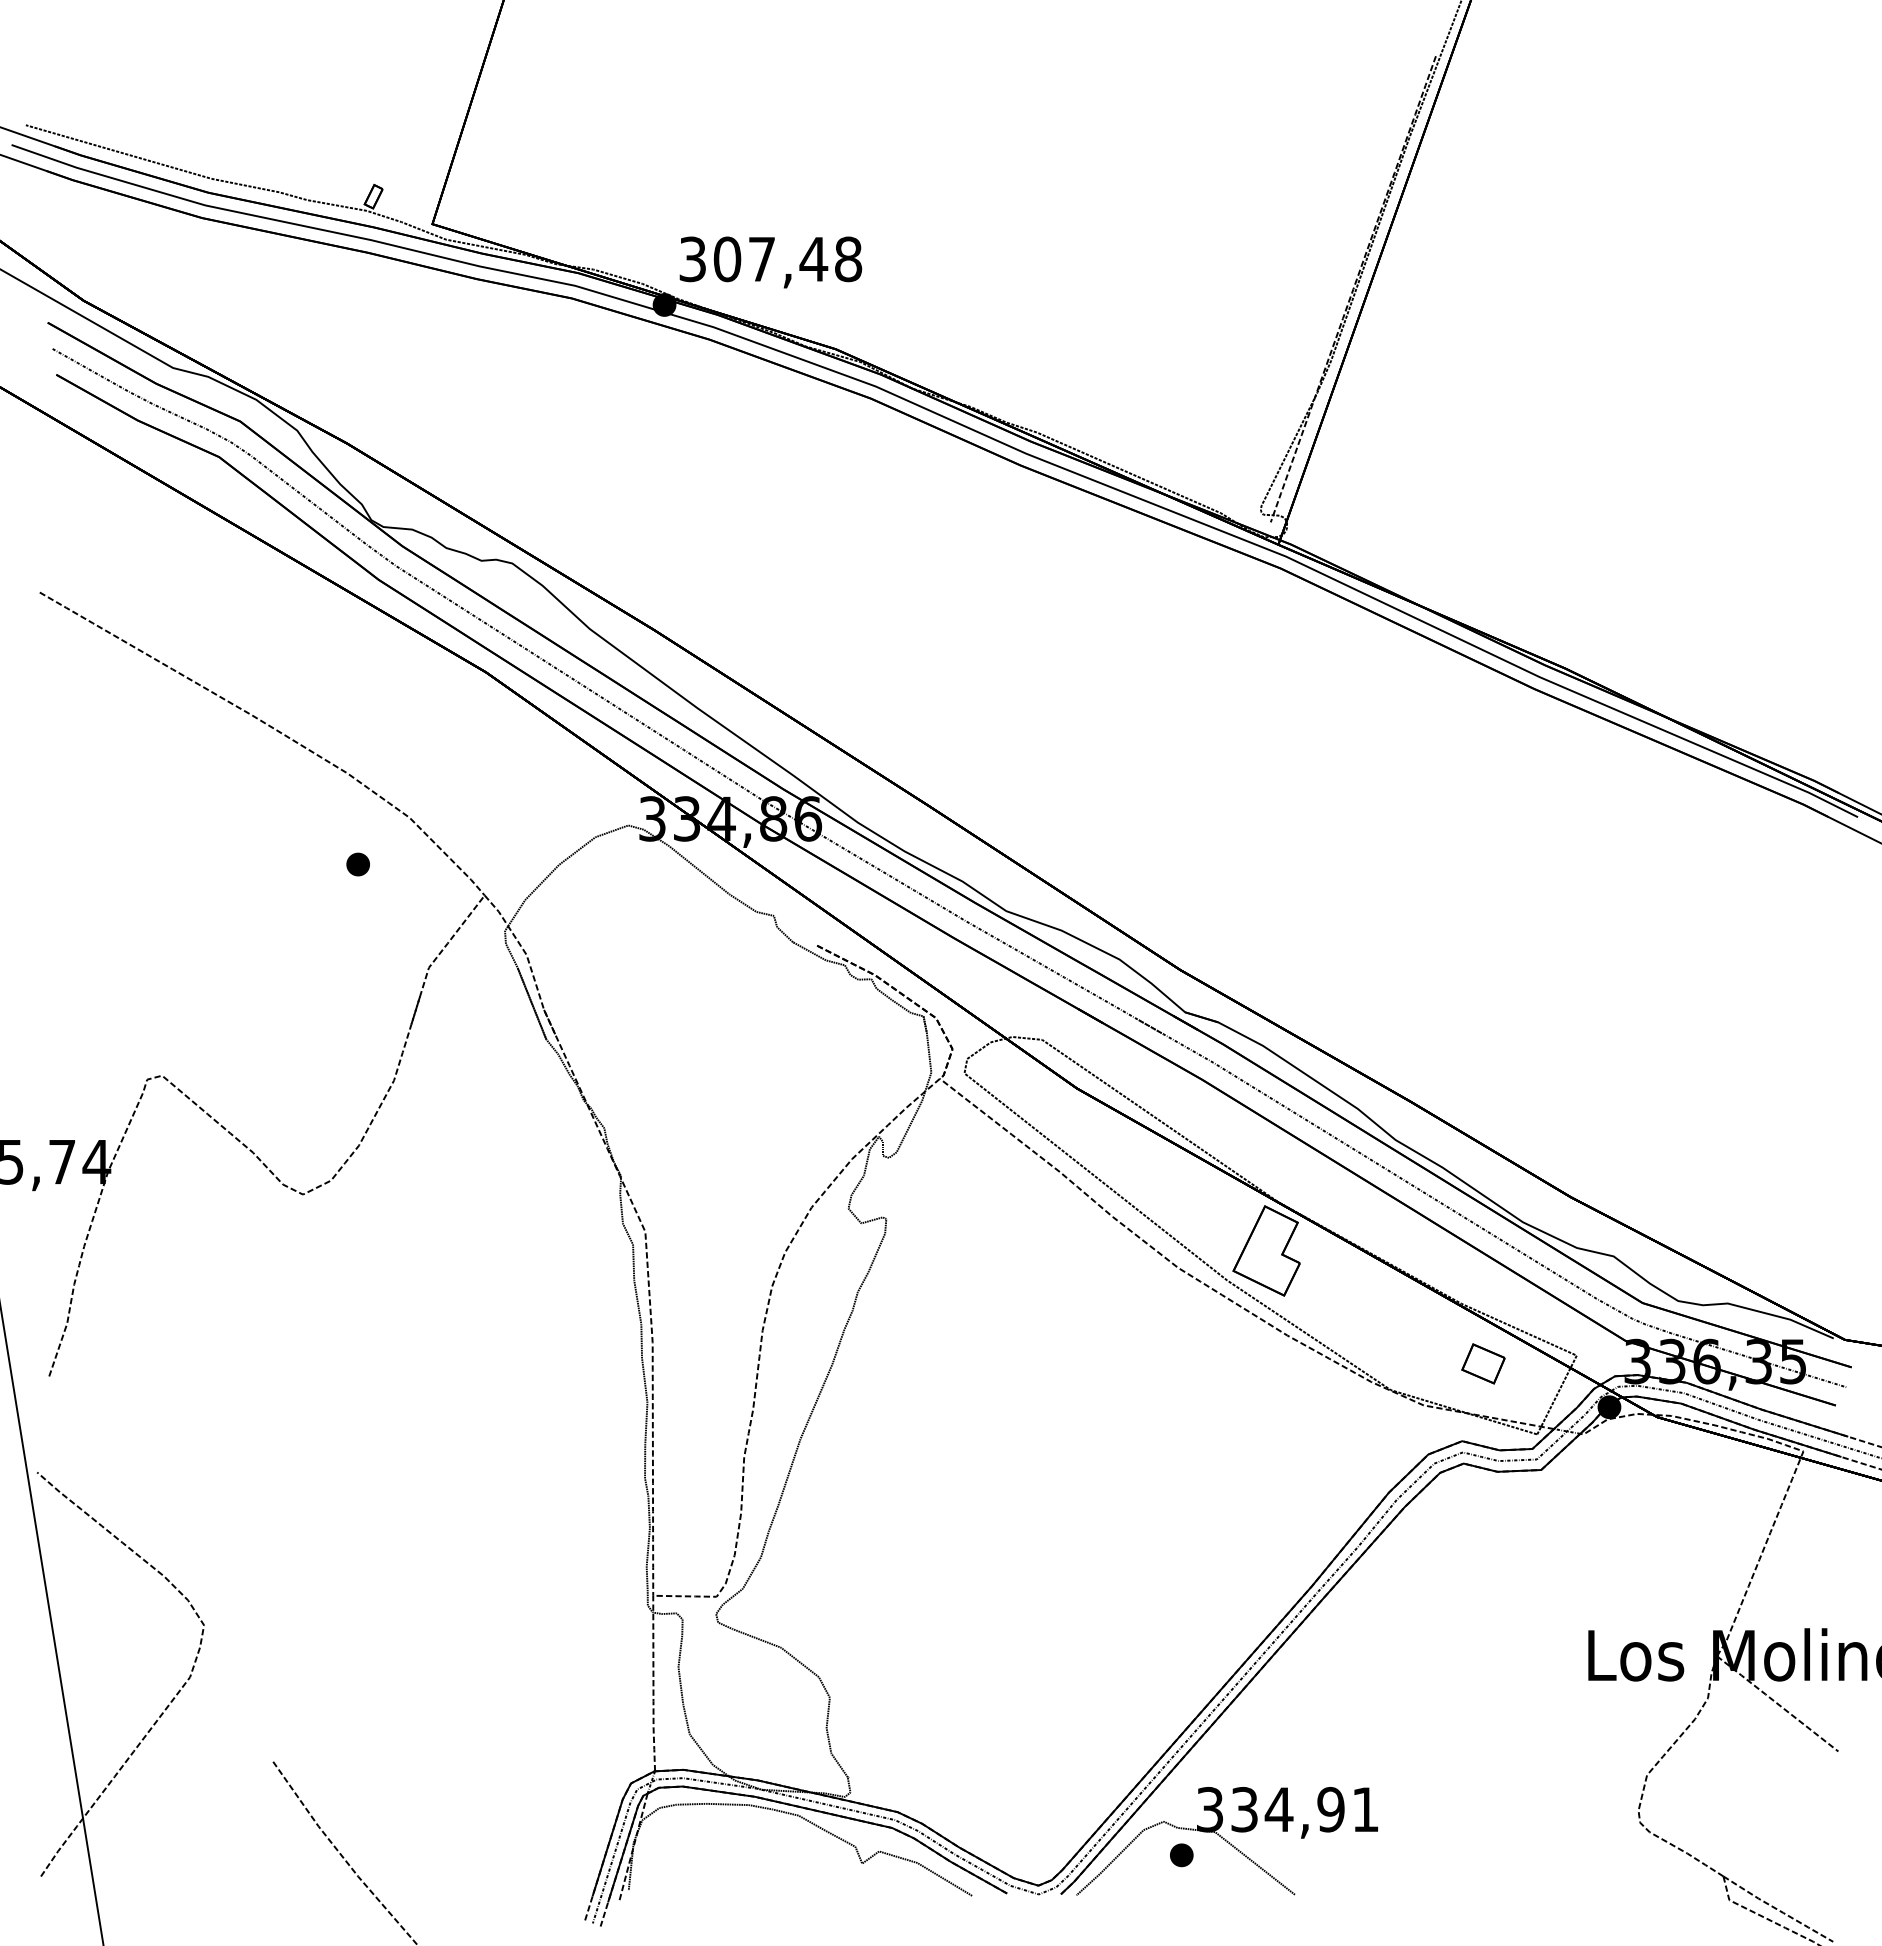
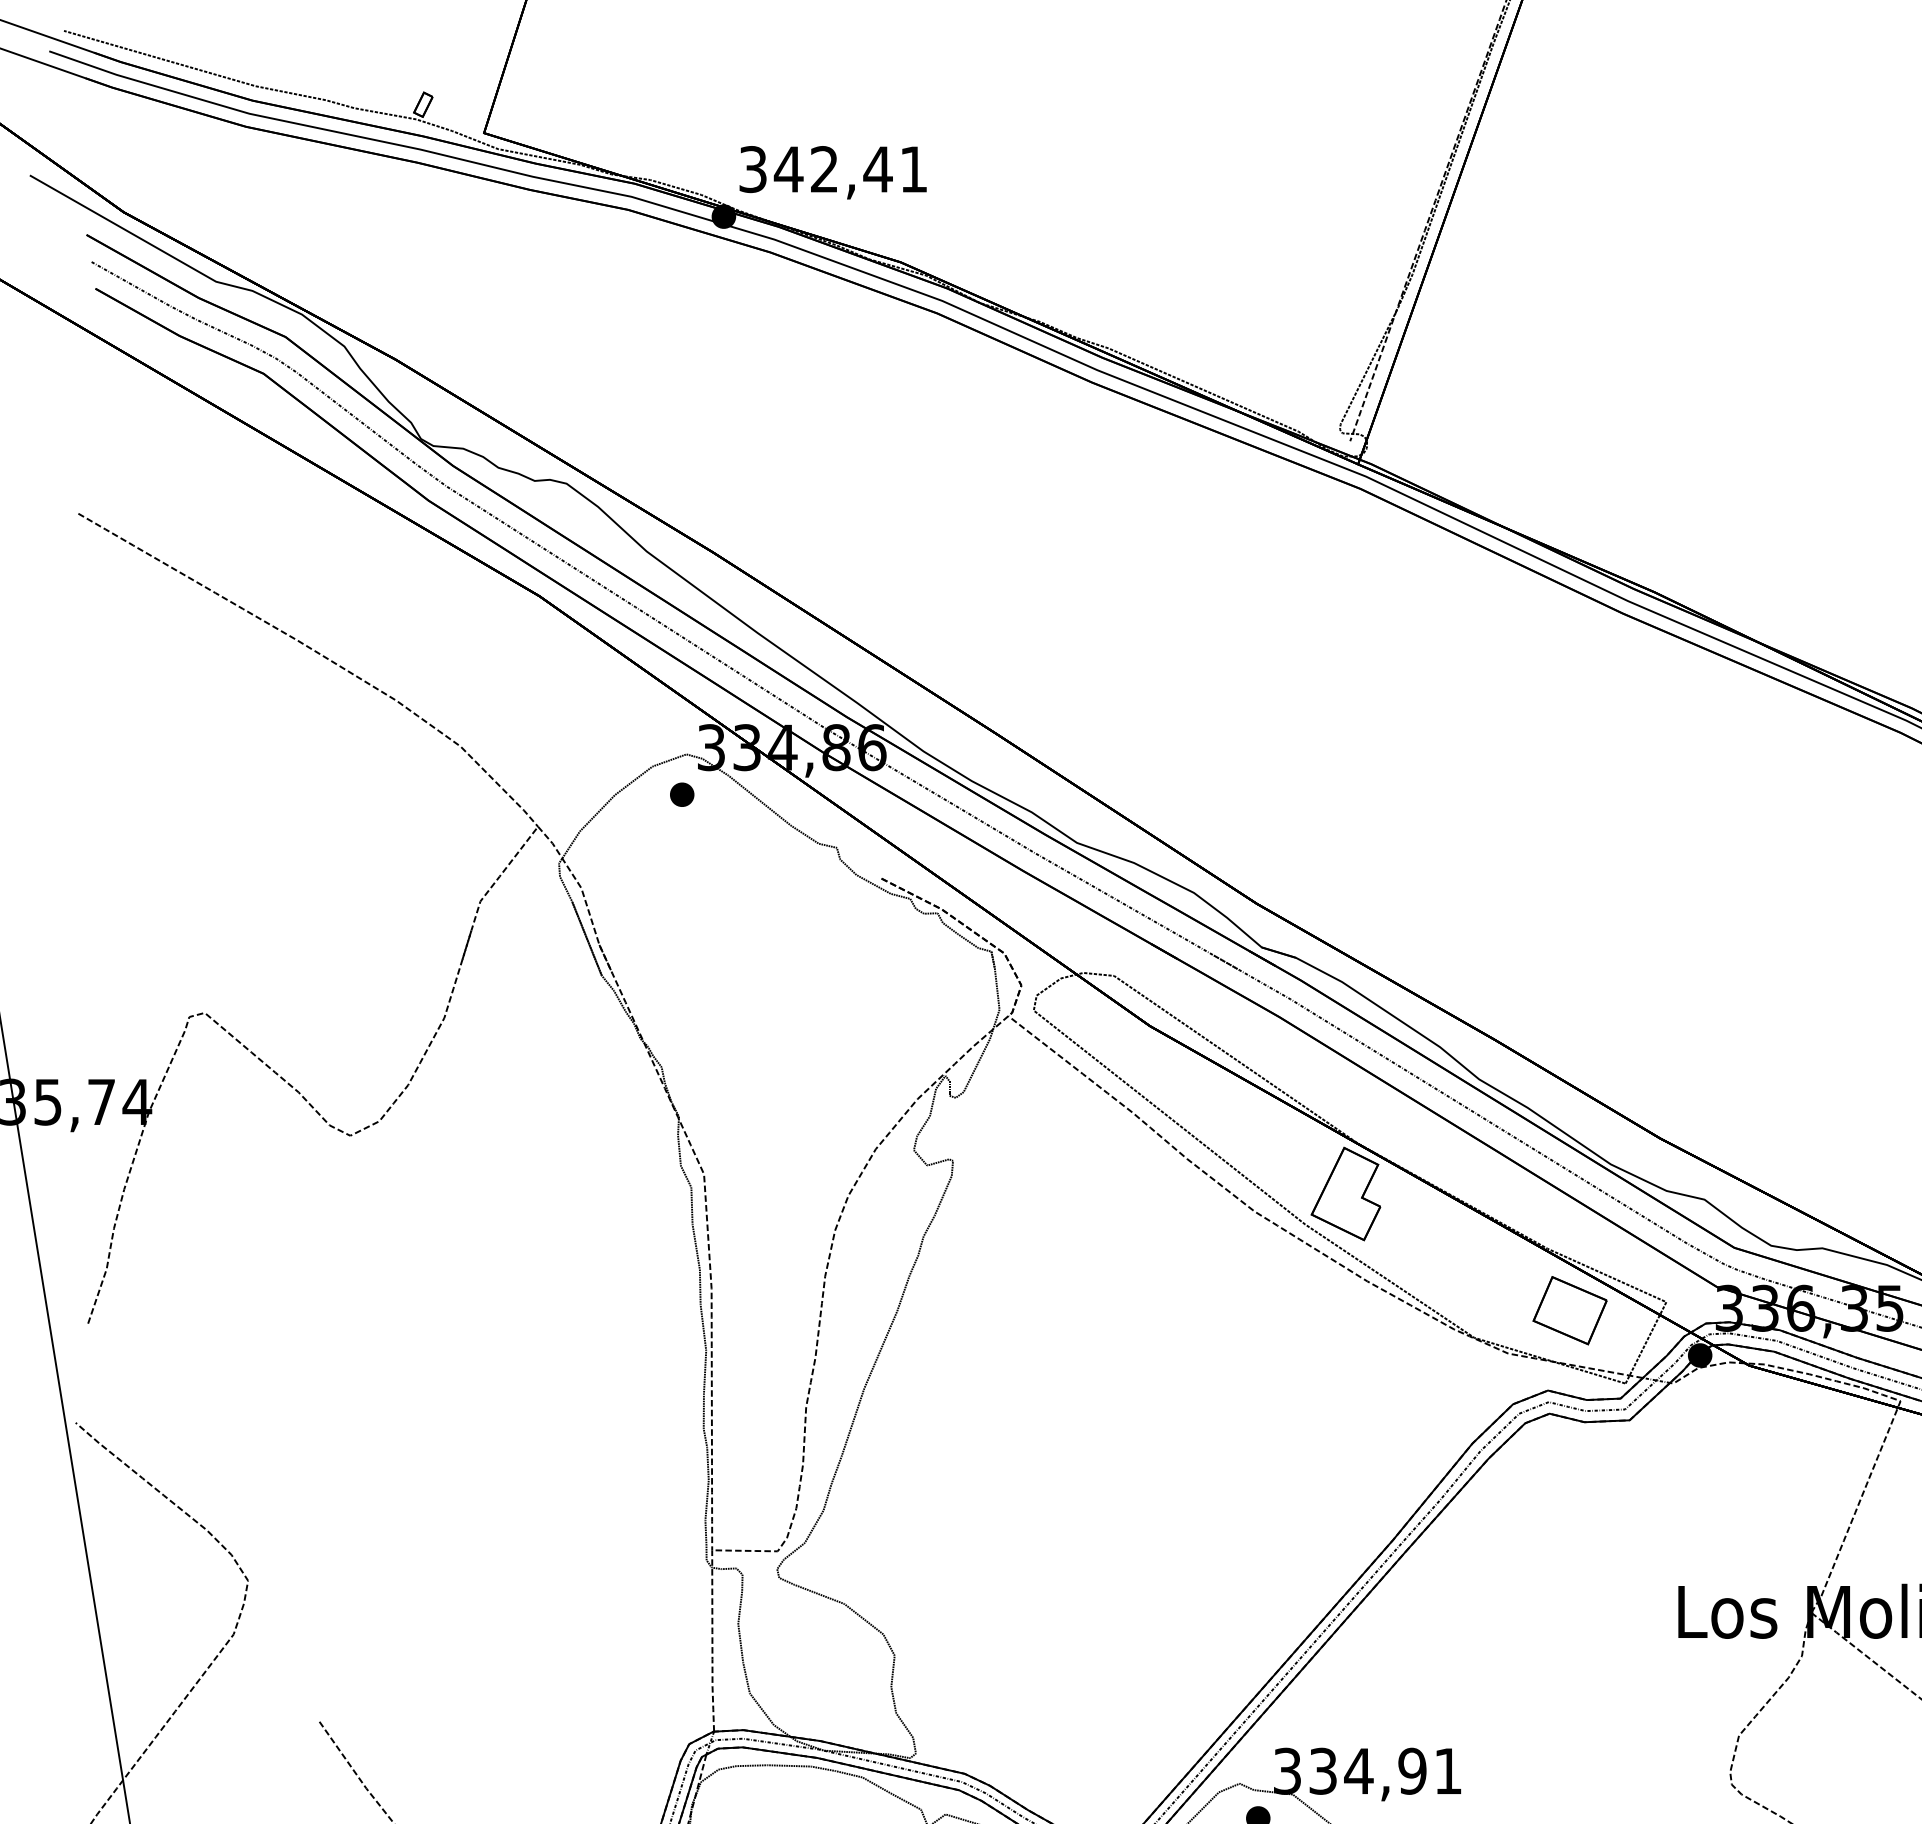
text: (787, 259) -> (850, 169), 307,48 -> 342,41
part: (357, 864) -> (681, 794), moved
part: (1483, 1363) -> (1570, 1310), size x1.67

